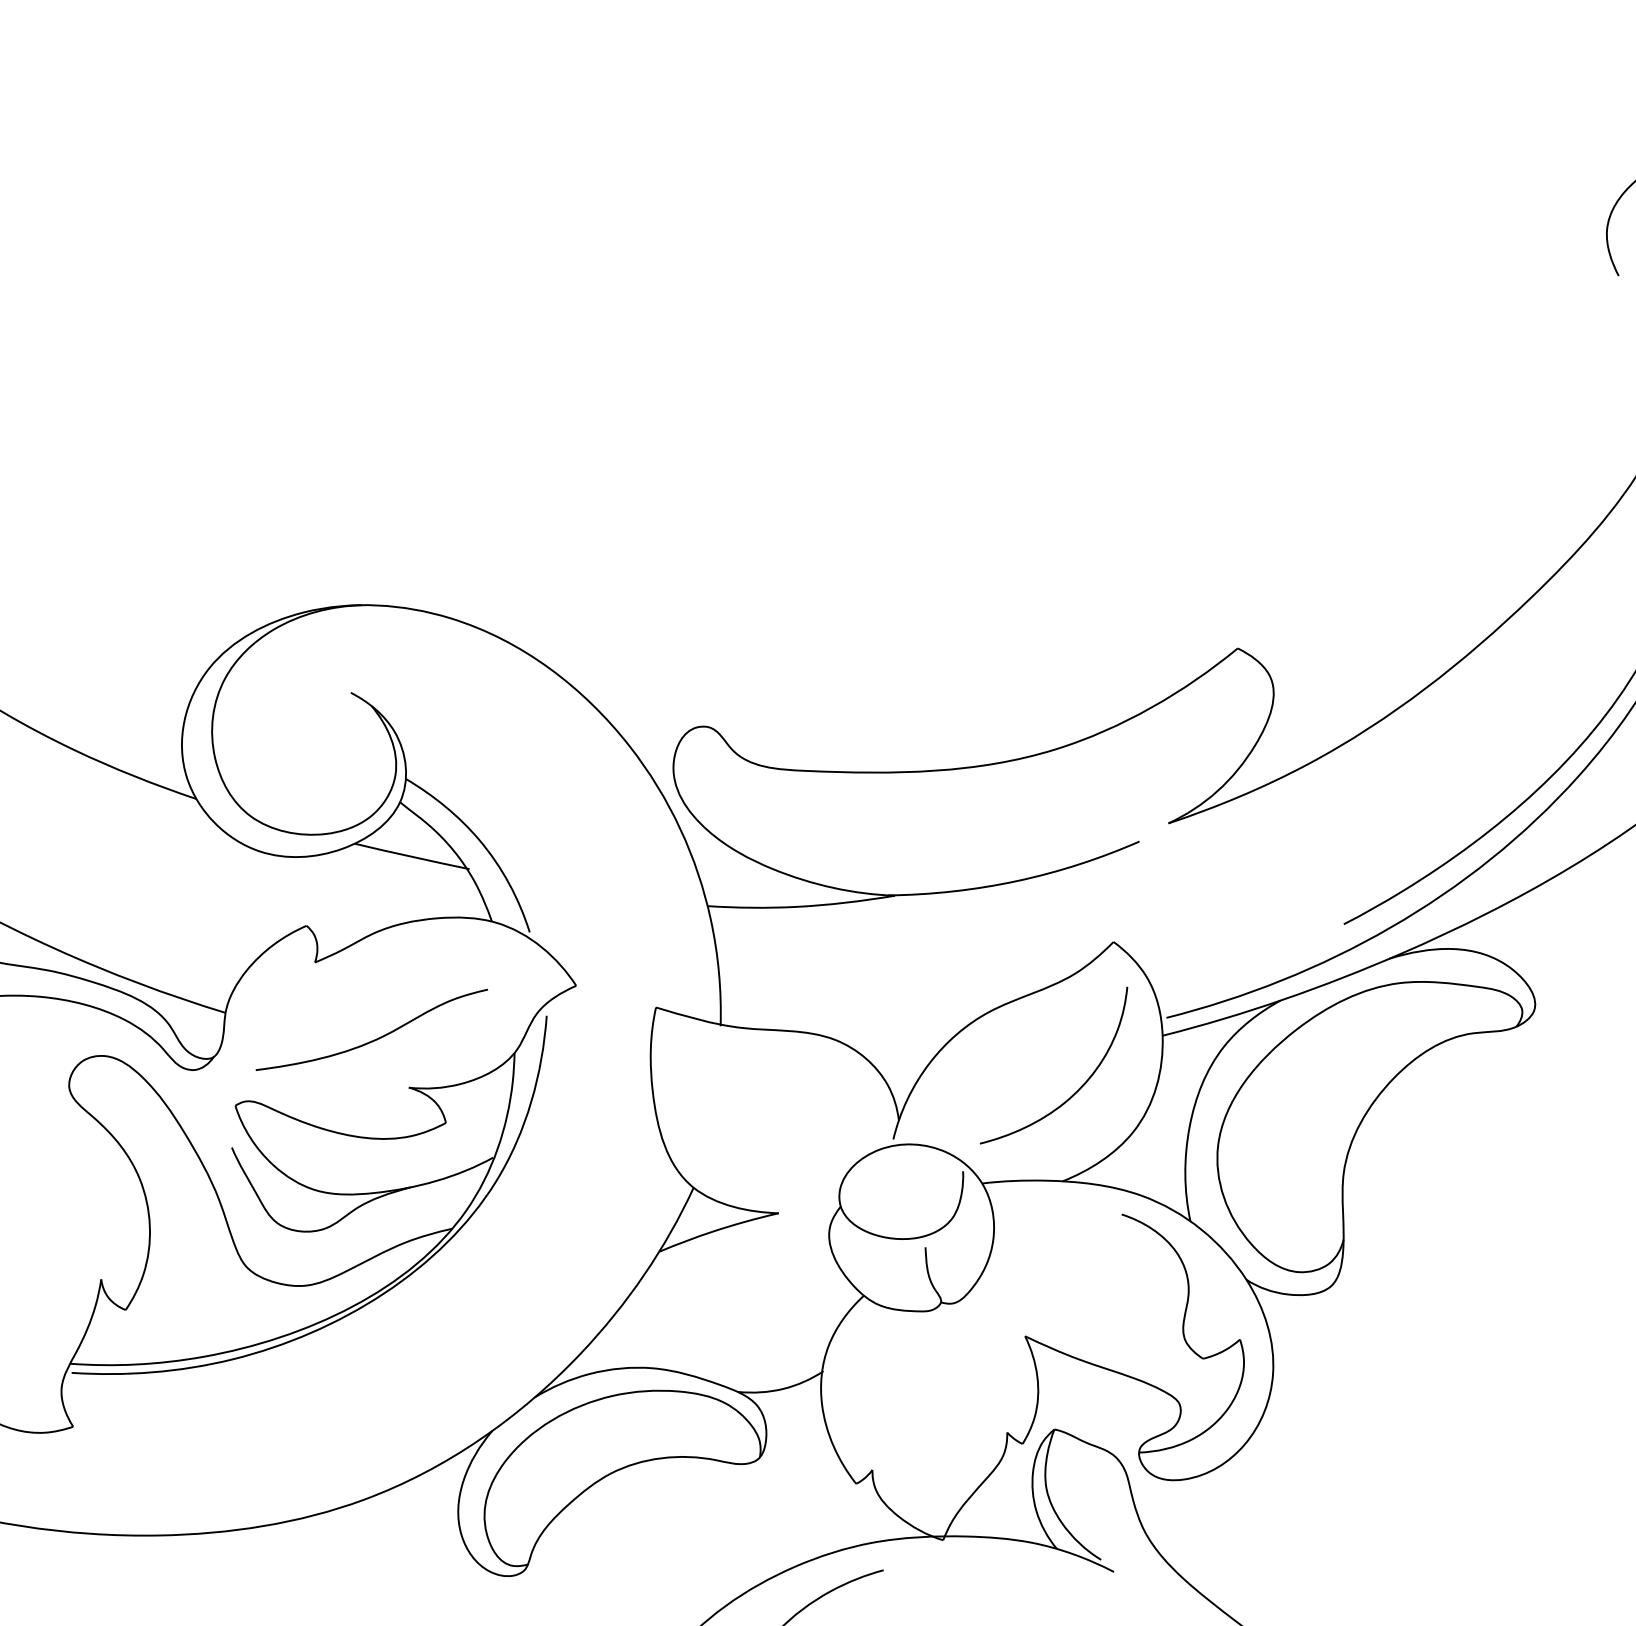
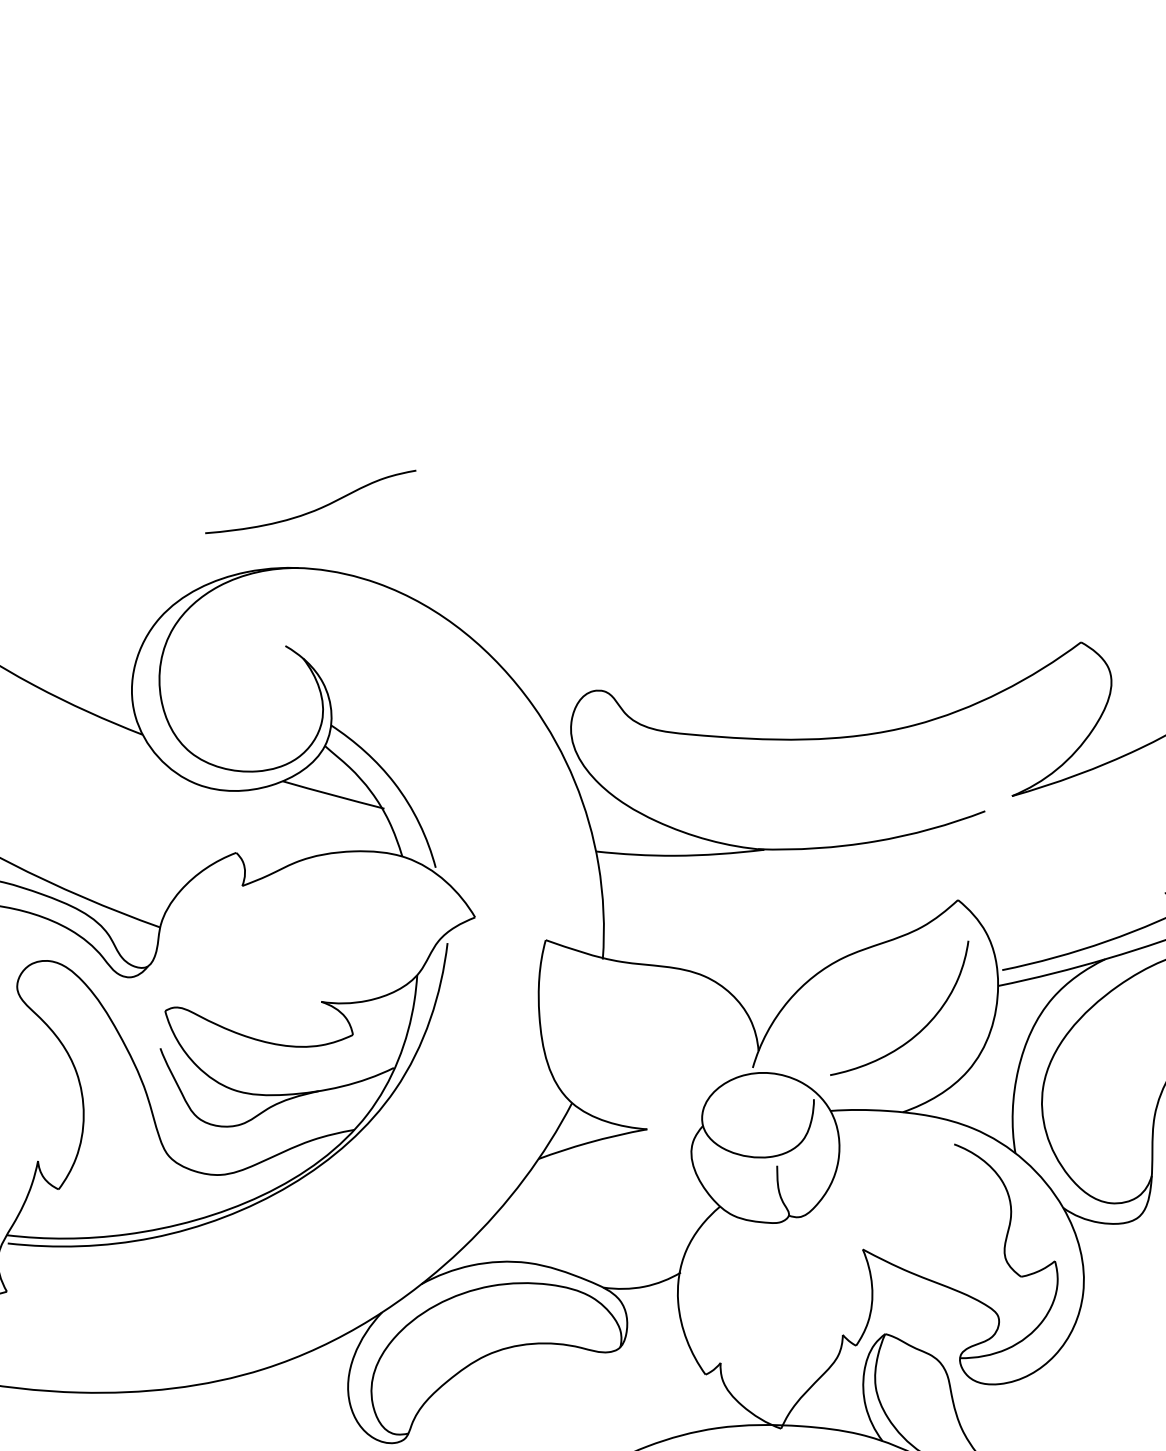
curve: (373, 1039) -> (311, 510), moved

